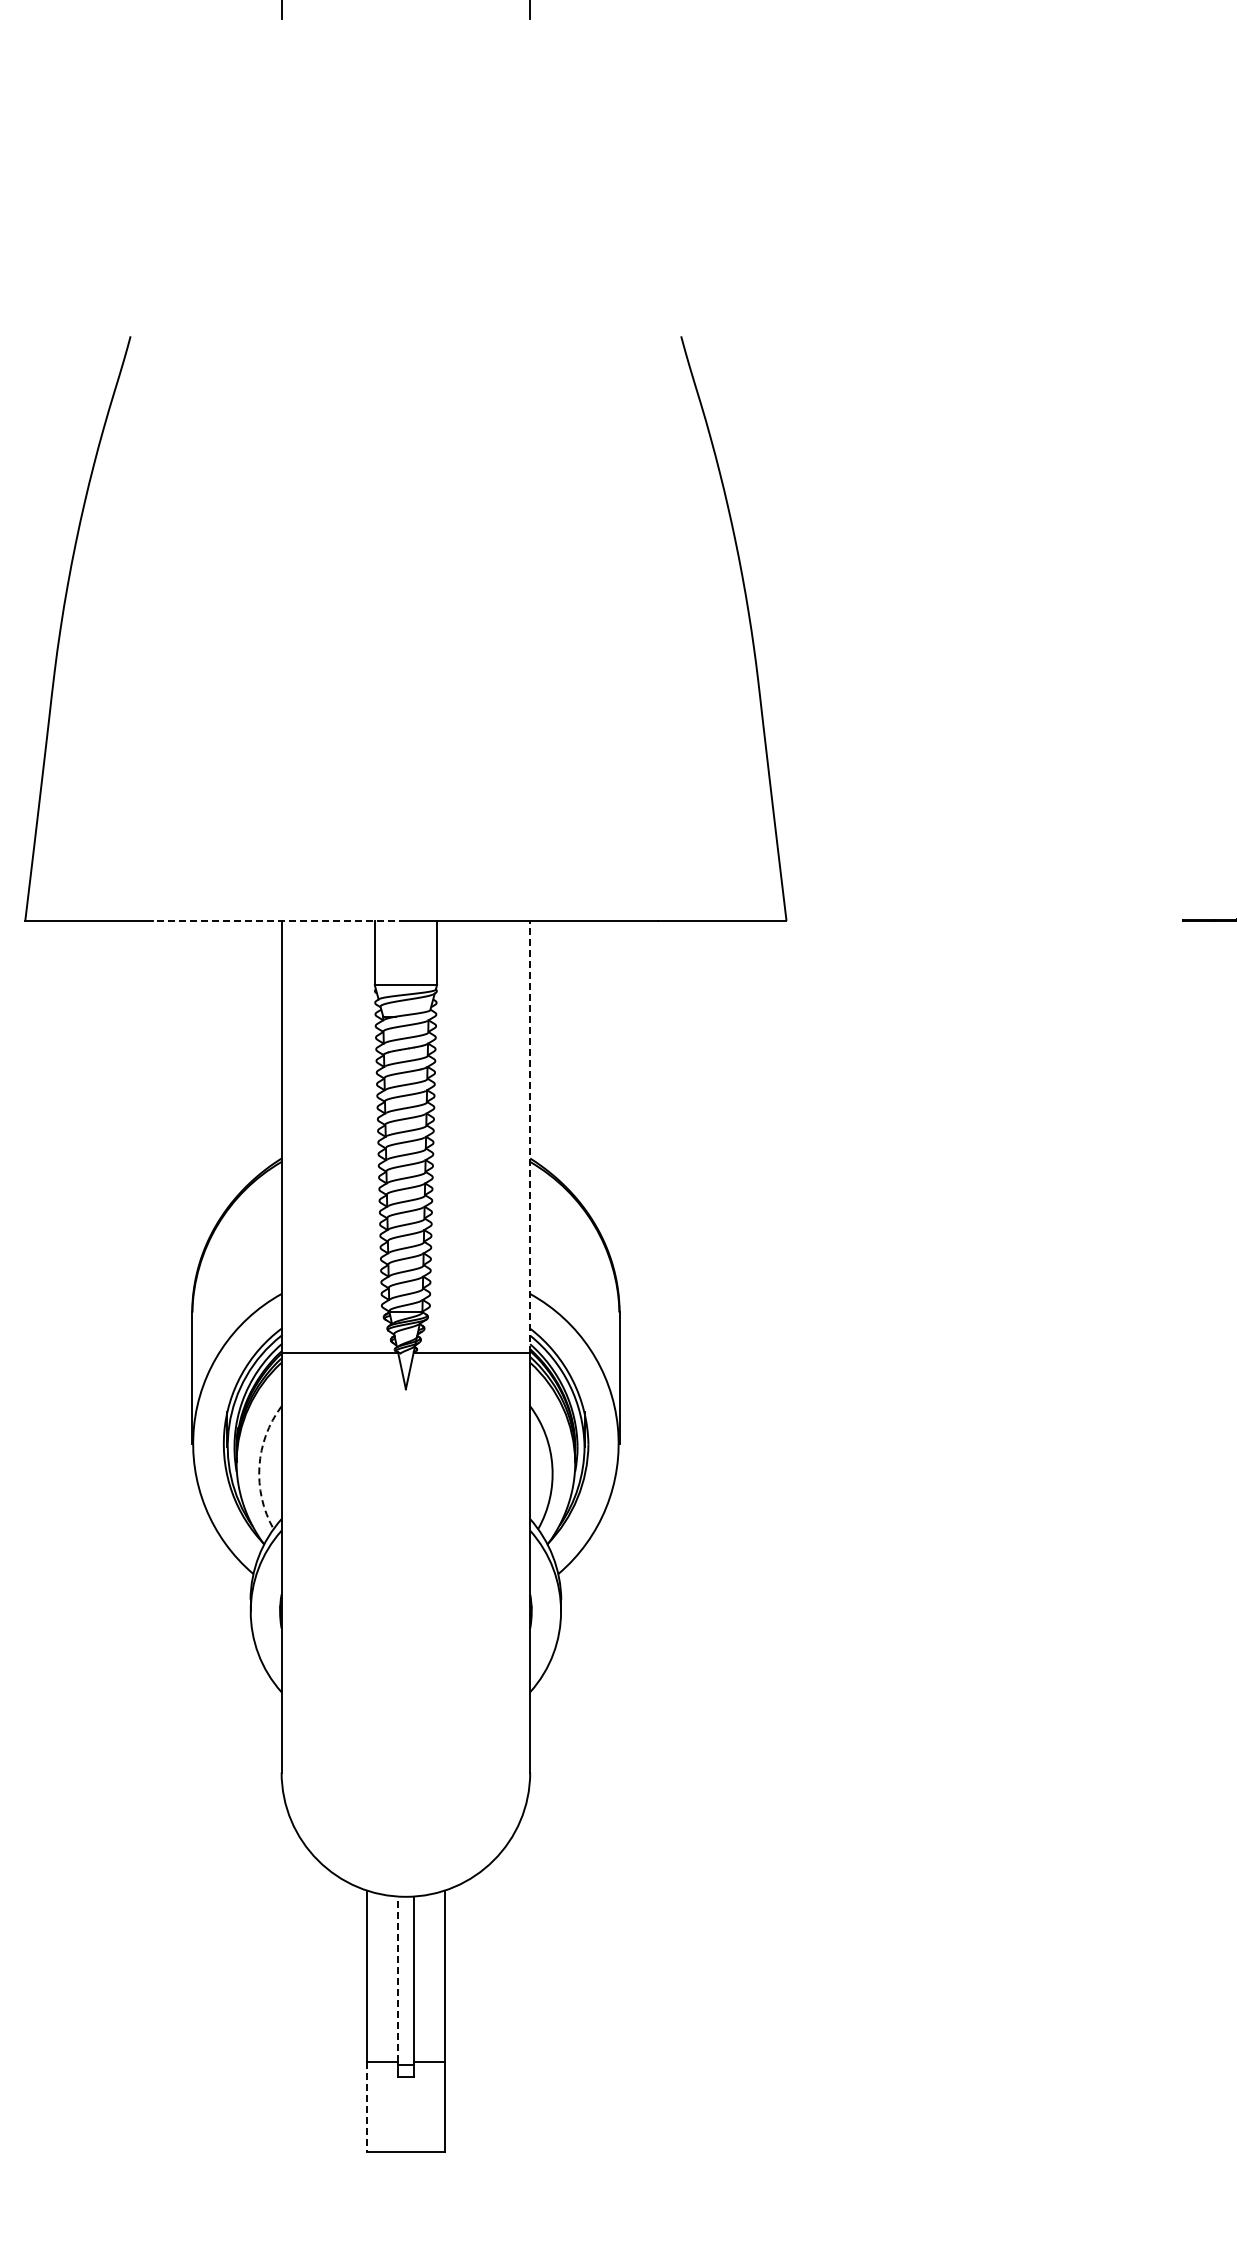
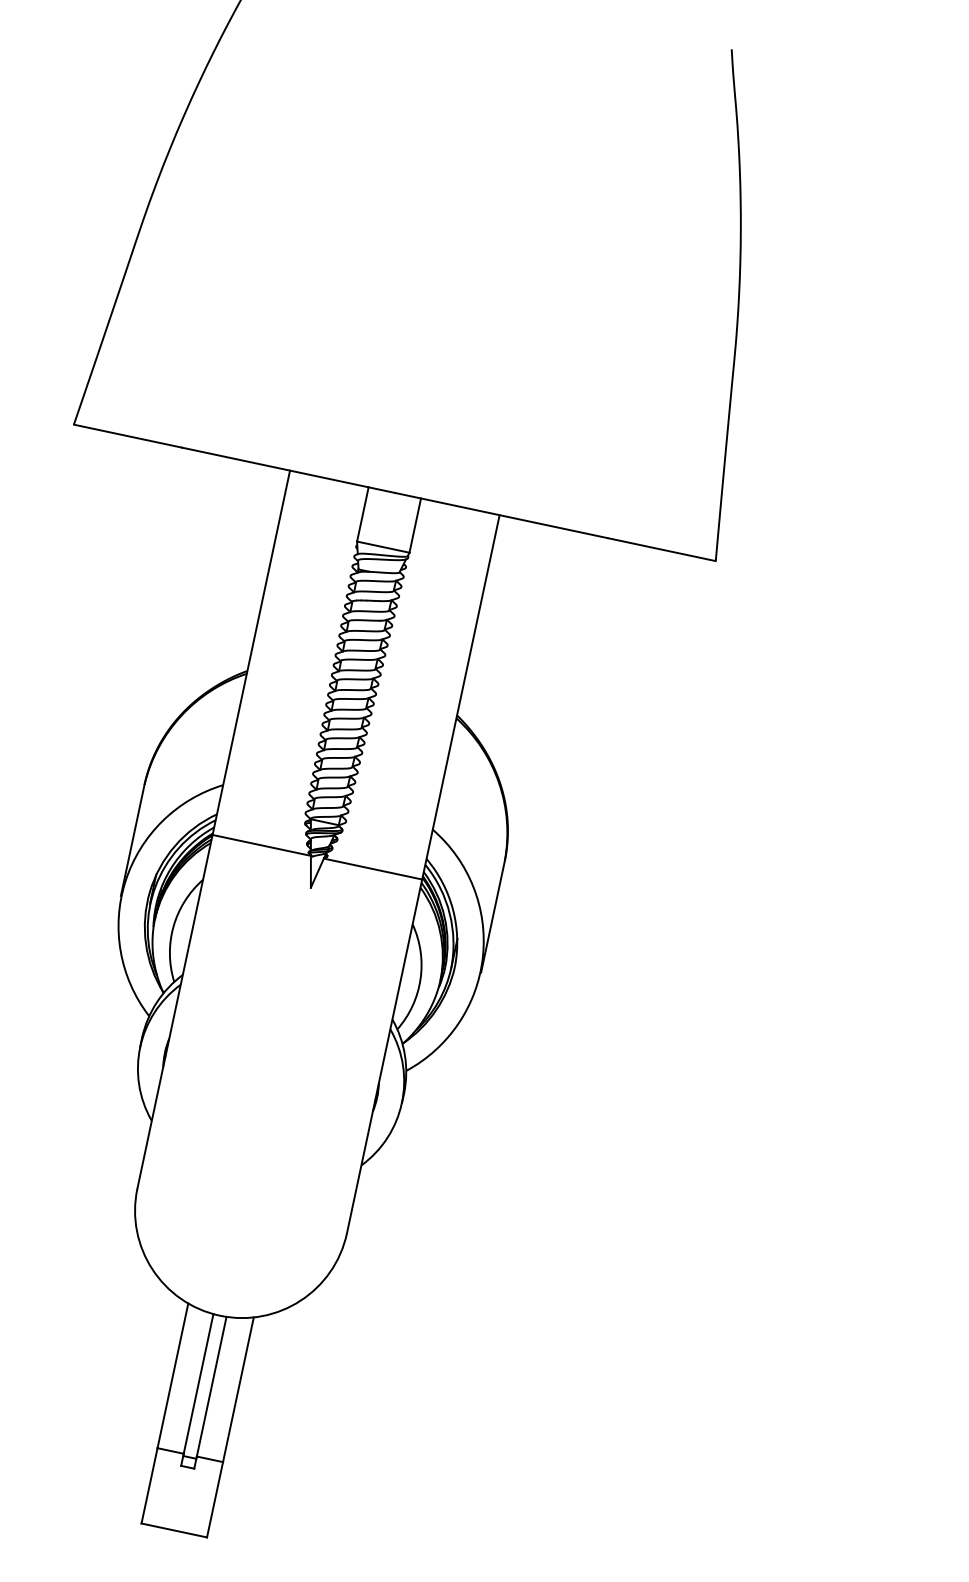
line: (279, 920) -> (288, 469), dashed -> solid
line: (530, 1136) -> (461, 696), dashed -> solid
arc: (259, 1466) -> (173, 926), dashed -> solid
line: (398, 1979) -> (198, 1384), dashed -> solid
line: (367, 2106) -> (149, 1485), dashed -> solid

